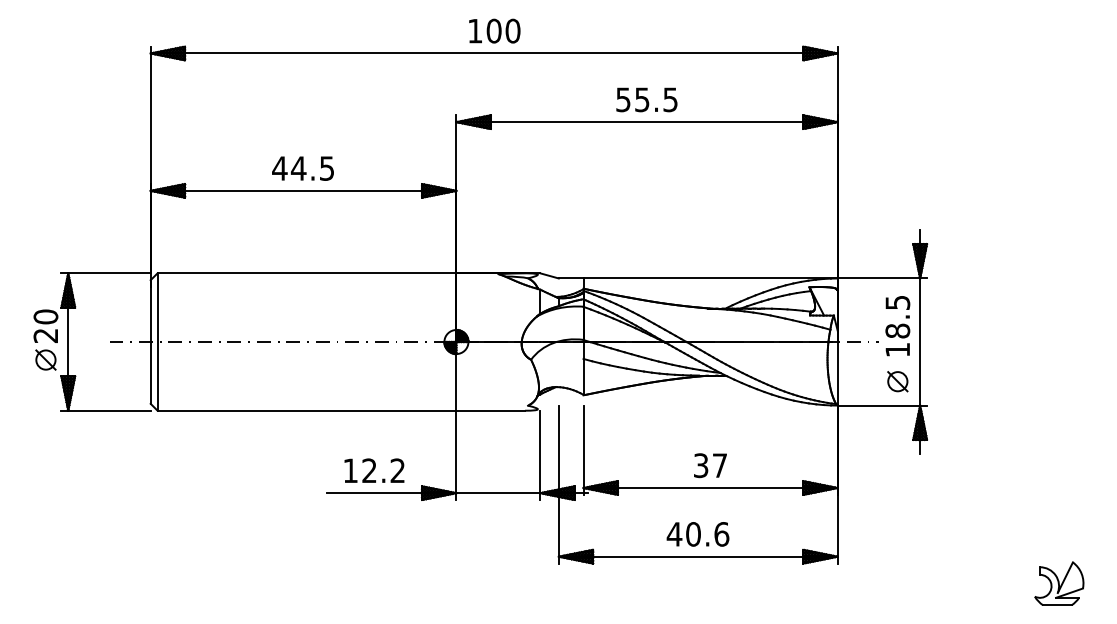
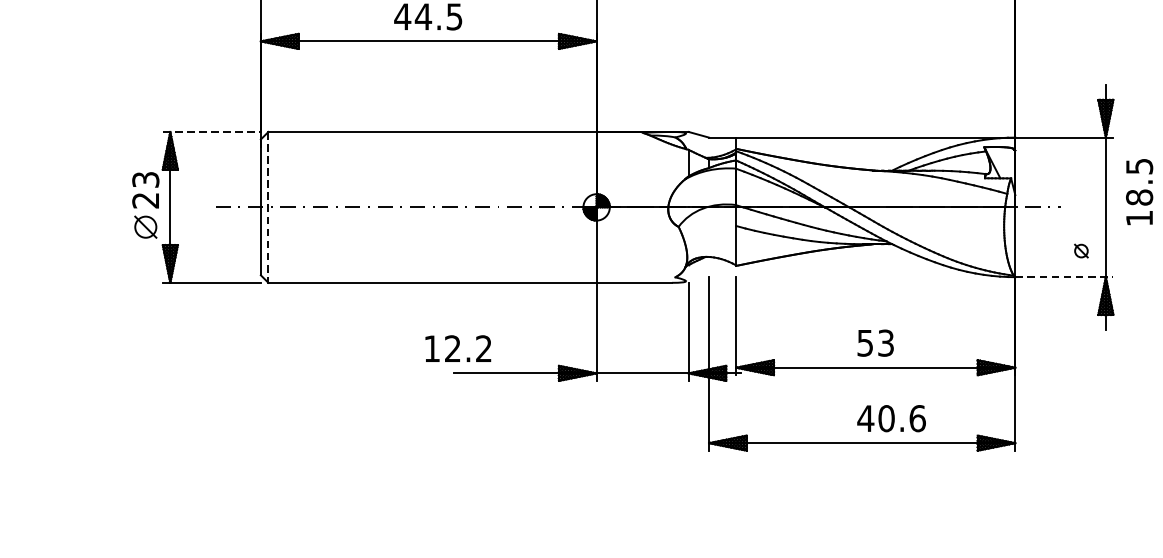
line: (106, 273) -> (212, 132), solid -> dashed
text: (45, 316) -> (145, 179), 20 -> 23
text: (897, 326) -> (1139, 192), moved
line: (157, 342) -> (268, 207), solid -> dashed
part: (897, 381) -> (1080, 250), size x0.6
line: (882, 405) -> (1064, 277), solid -> dashed
text: (710, 465) -> (875, 343), 37 -> 53
text: (374, 470) -> (458, 348), moved
text: (697, 534) -> (891, 418), moved

